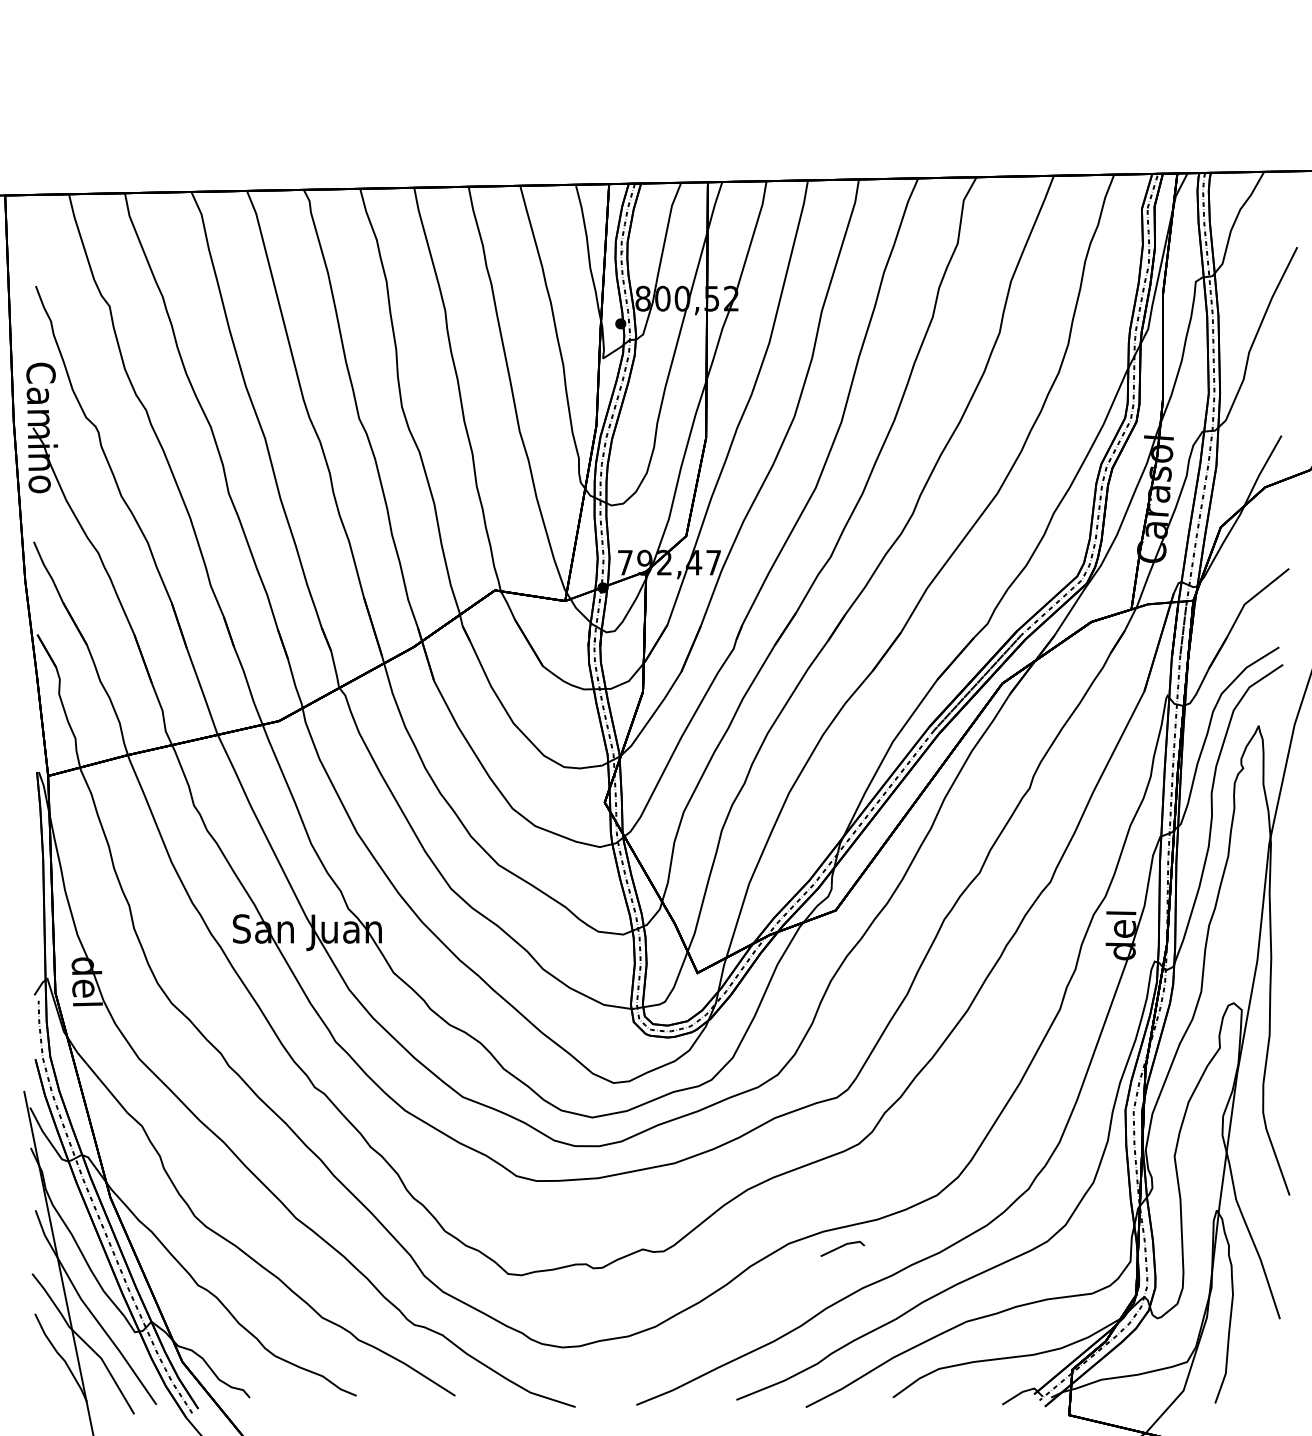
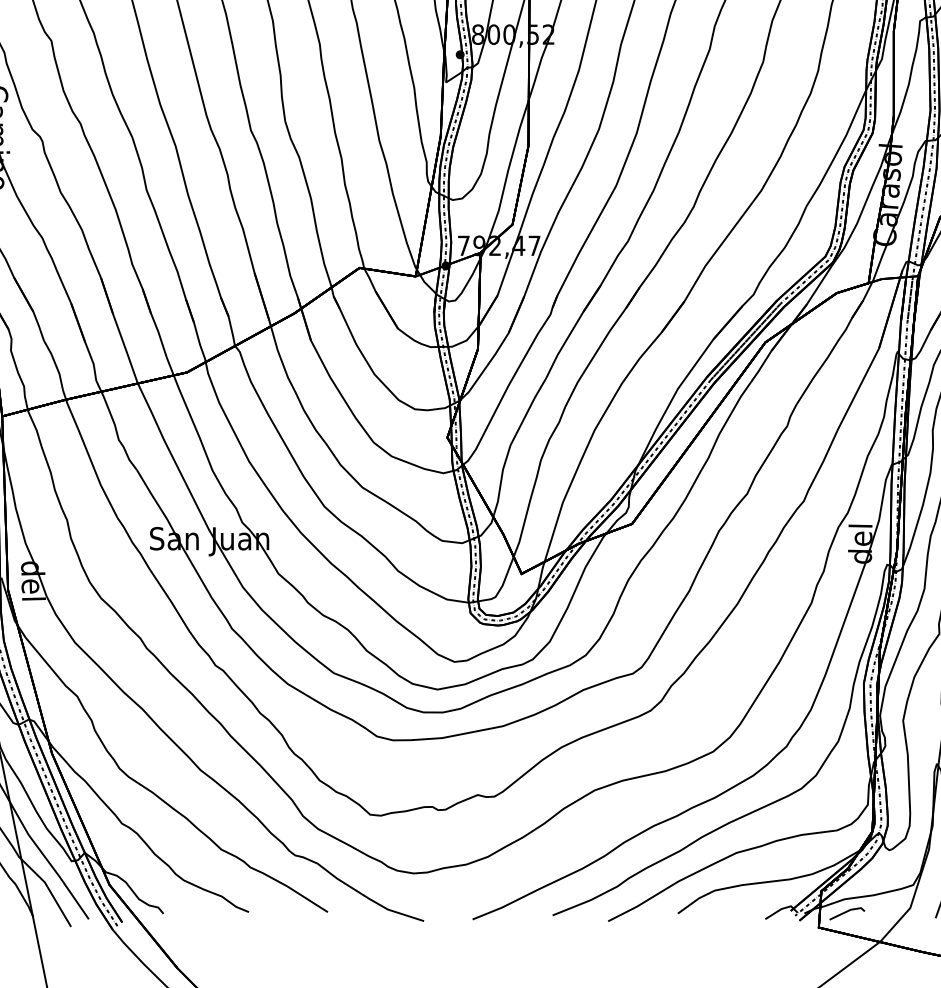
line: (842, 1247) -> (847, 912), moved

